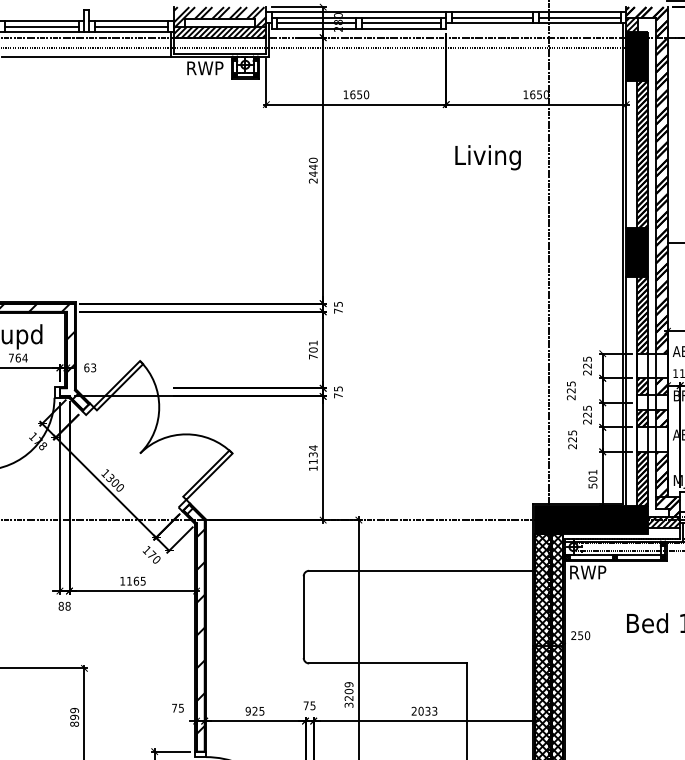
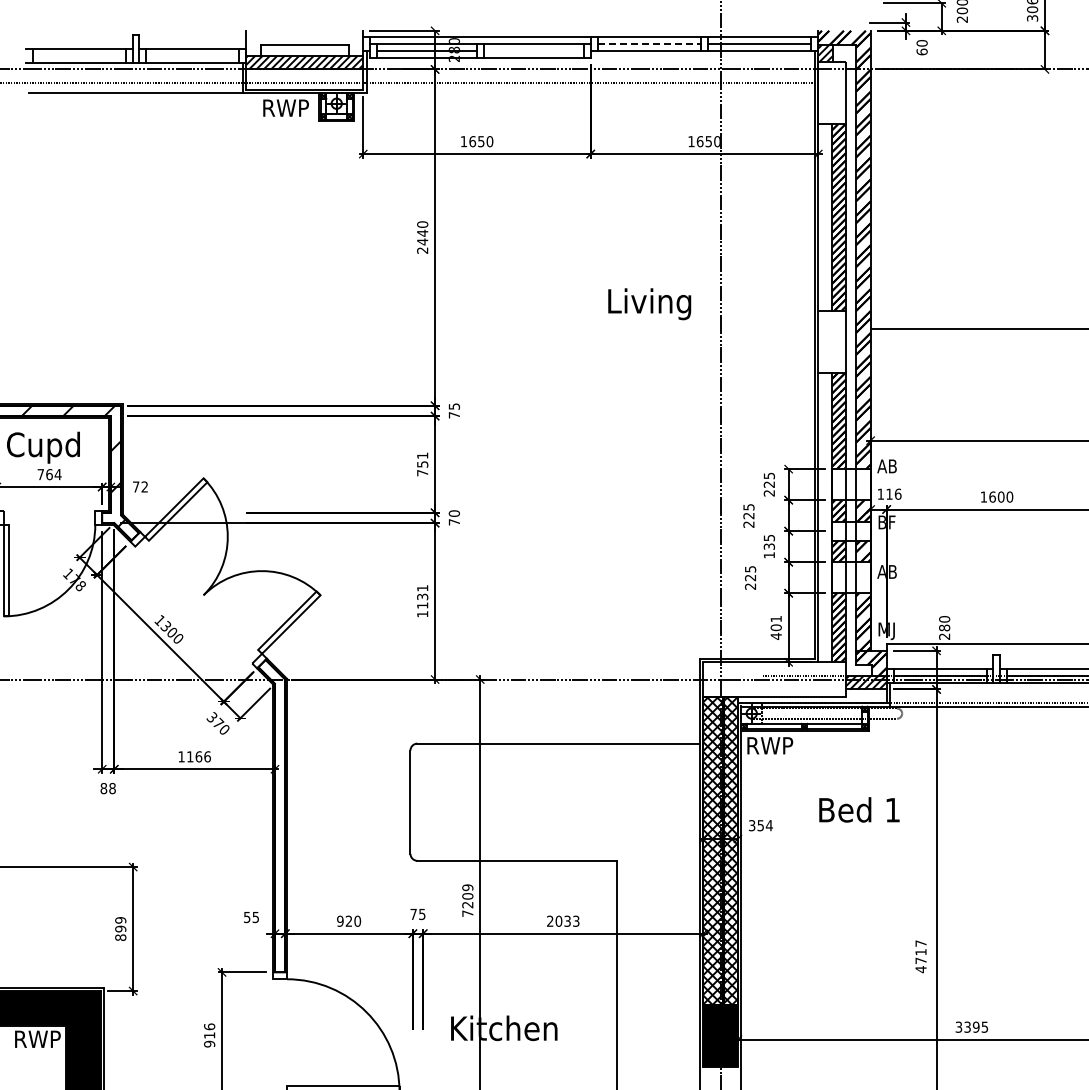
hatch: (219, 16) -> (304, 42), removed
line: (492, 17) -> (649, 44), solid -> dashed
line: (400, 23) -> (533, 51), removed
line: (41, 26) -> (78, 55), removed
line: (131, 26) -> (192, 55), removed
fill: (636, 55) -> (831, 92), removed
text: (487, 157) -> (649, 304), moved
fill: (636, 252) -> (831, 341), removed
text: (313, 350) -> (422, 464), 701 -> 751
text: (89, 367) -> (139, 486), 63 -> 72
text: (337, 388) -> (453, 513), 75 -> 70
text: (586, 418) -> (768, 550), 225 -> 135
text: (313, 447) -> (422, 587), 1134 -> 1131
text: (592, 485) -> (775, 635), 501 -> 401
fill: (591, 520) -> (774, 679), removed
text: (146, 550) -> (211, 717), 170 -> 370
text: (143, 580) -> (207, 756), 1165 -> 1166
hatch: (196, 621) -> (274, 807), removed
text: (580, 635) -> (760, 825), 250 -> 354
text: (348, 705) -> (467, 913), 3209 -> 7209
text: (174, 708) -> (247, 917), 75 -> 55
text: (261, 710) -> (357, 920), 925 -> 920

